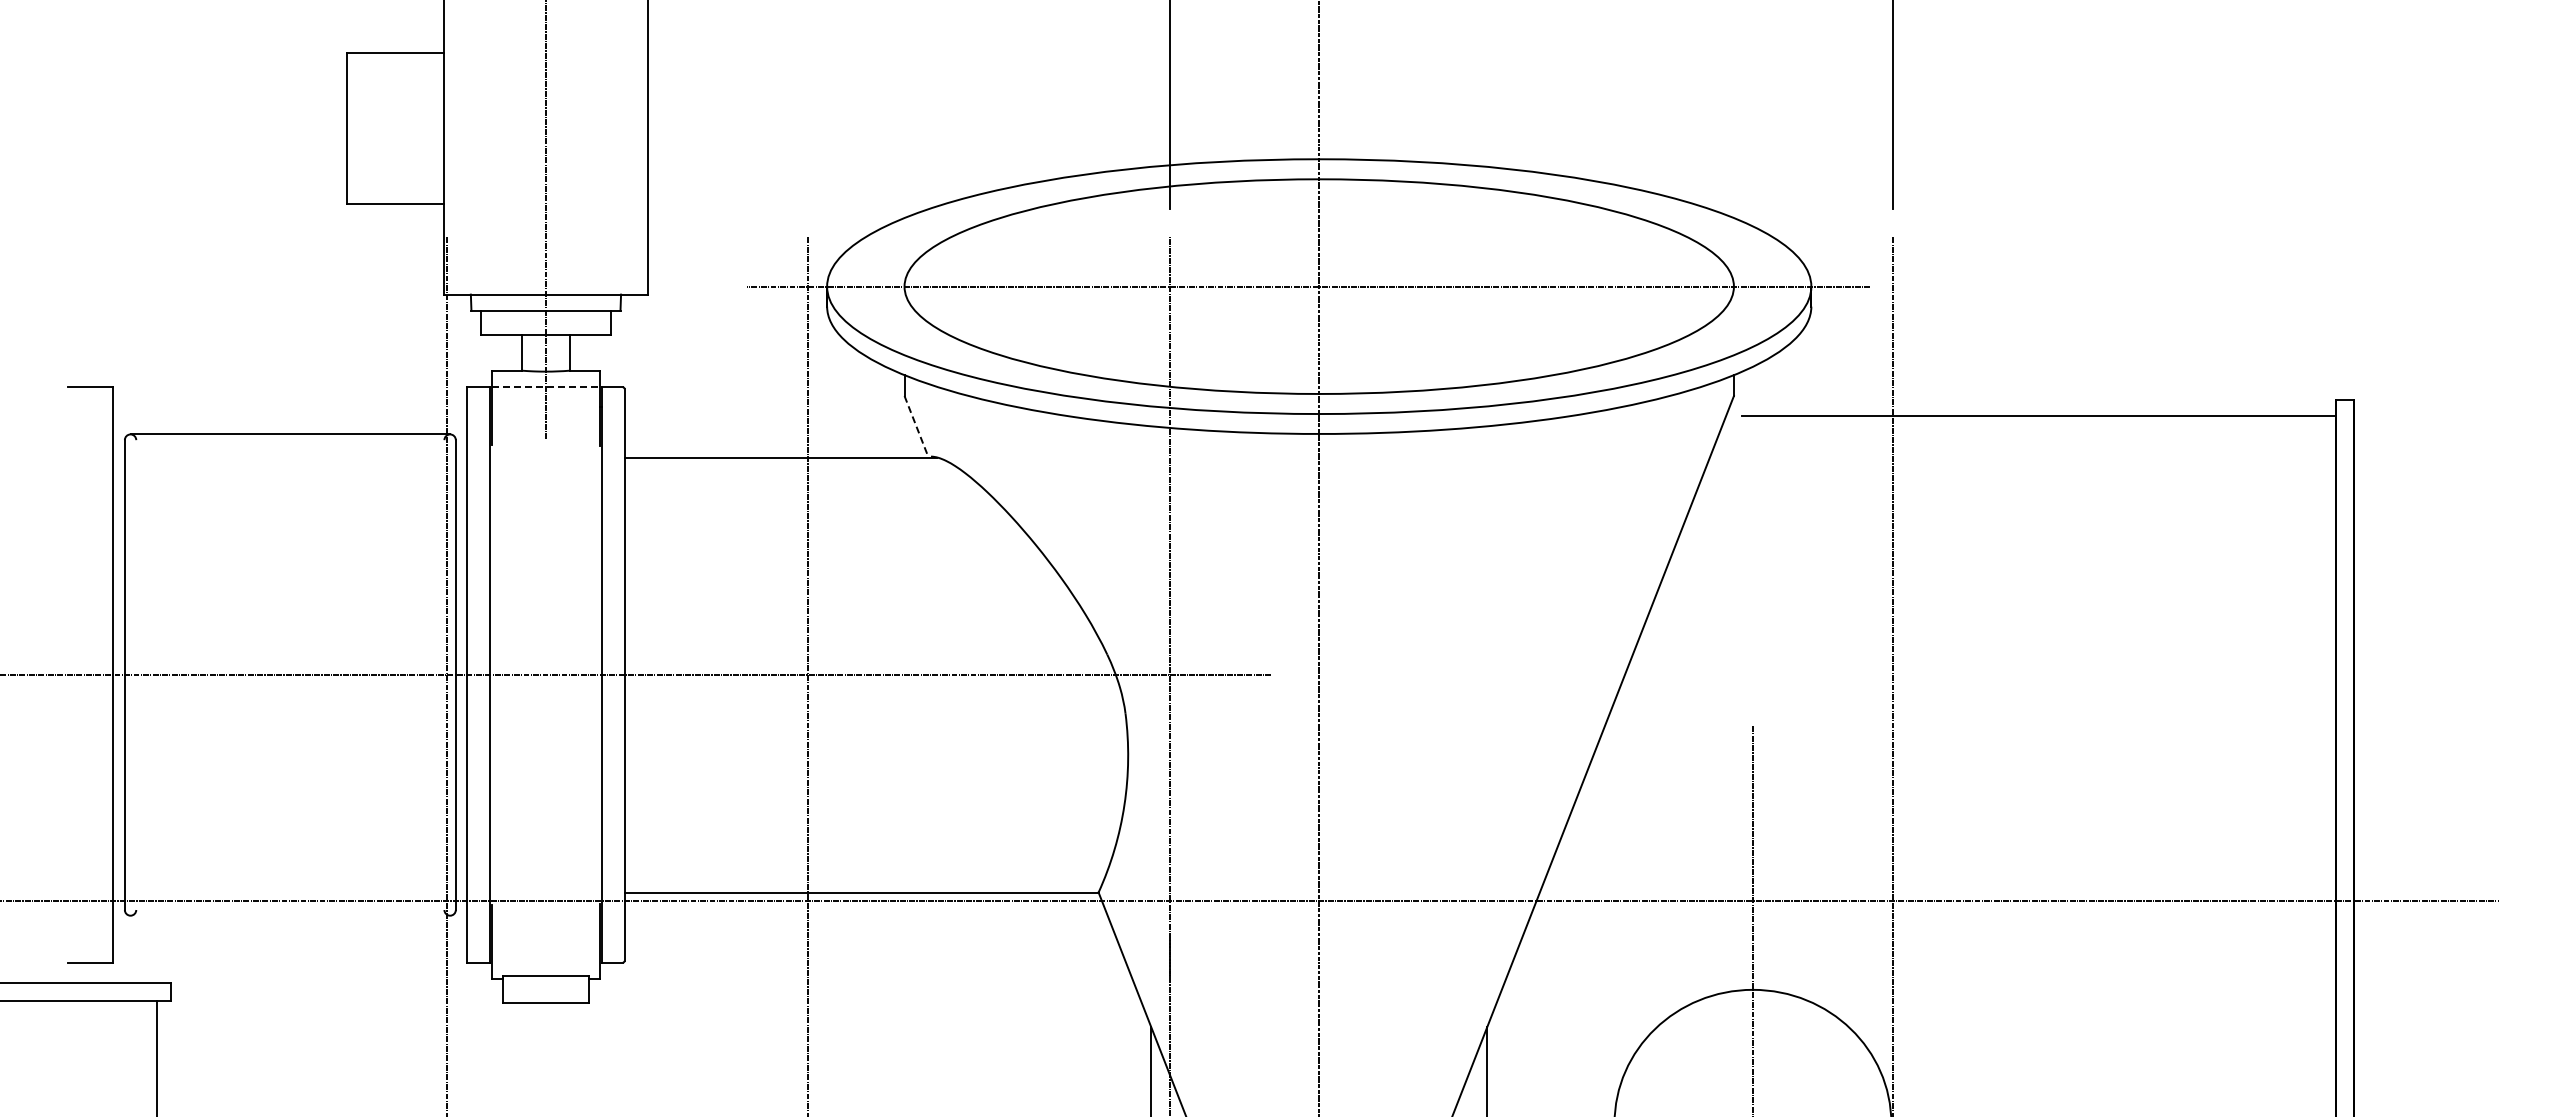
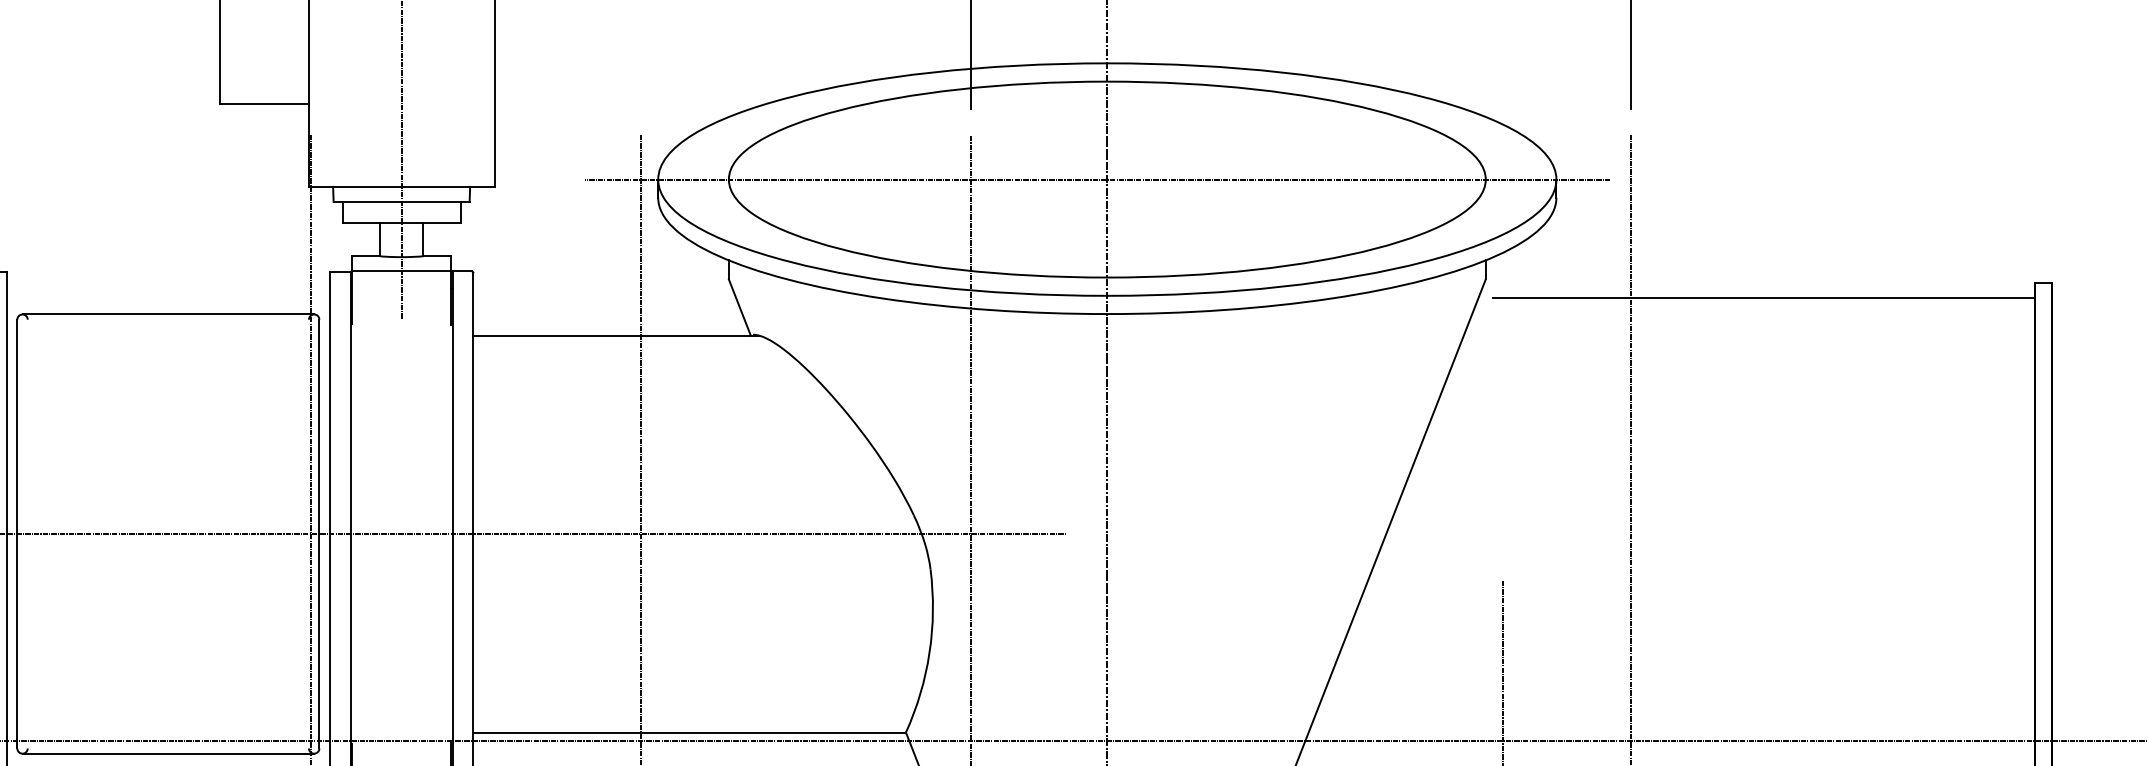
line: (546, 386) -> (402, 270), dashed -> solid
line: (916, 427) -> (739, 308), dashed -> solid
line: (290, 915) -> (168, 753), added

